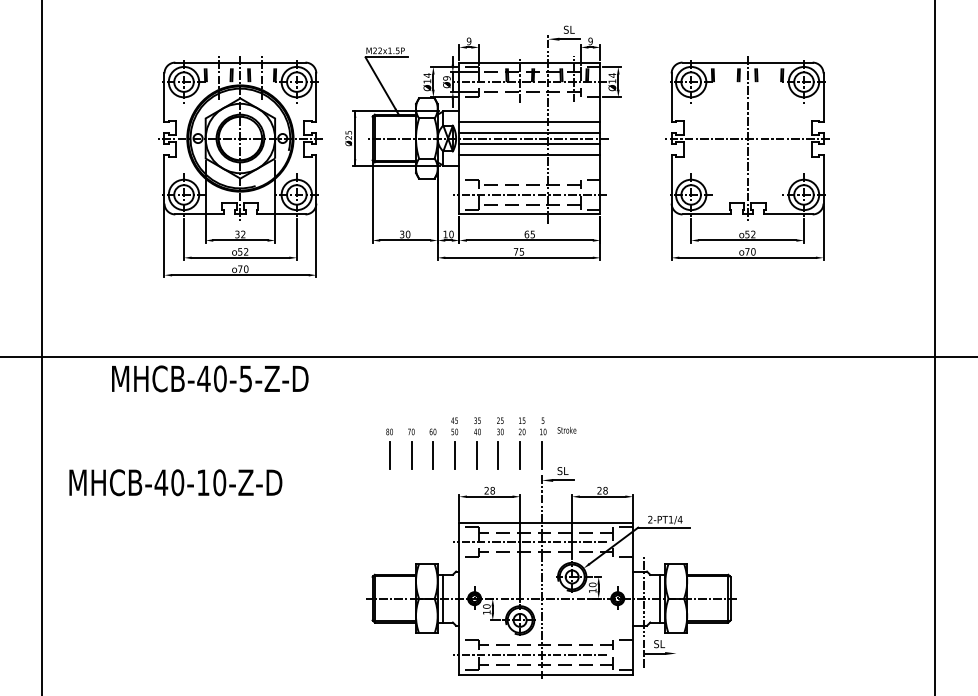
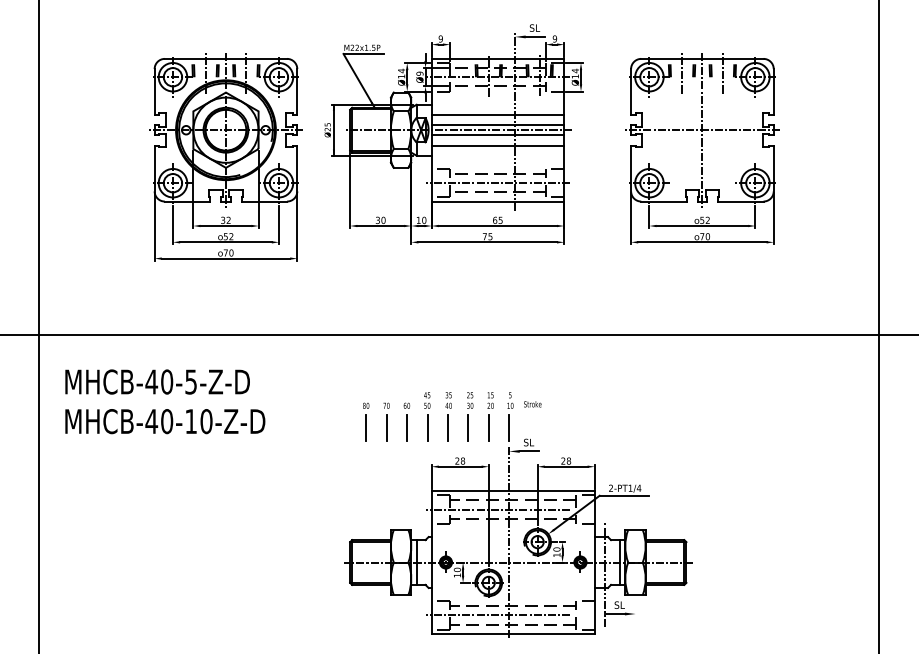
line: (726, 77) -> (682, 72), added
line: (768, 77) -> (722, 72), added
text: (210, 378) -> (157, 381), moved
text: (176, 482) -> (165, 421), moved

